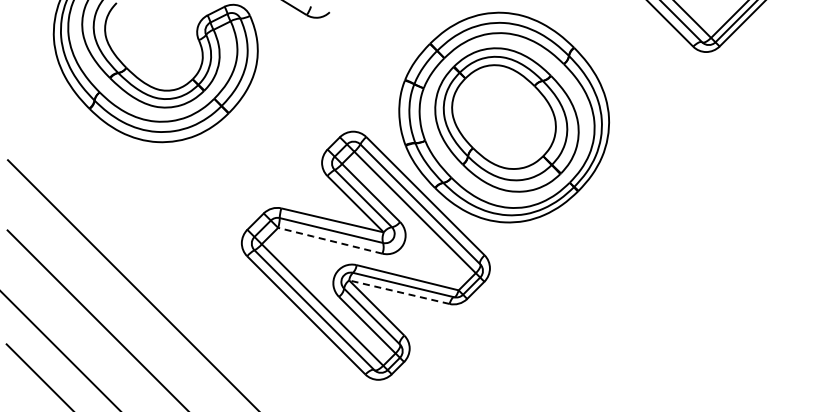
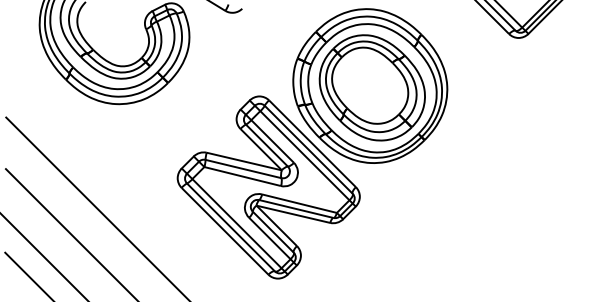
line: (329, 240) -> (242, 176), dashed -> solid
line: (399, 292) -> (293, 214), dashed -> solid

